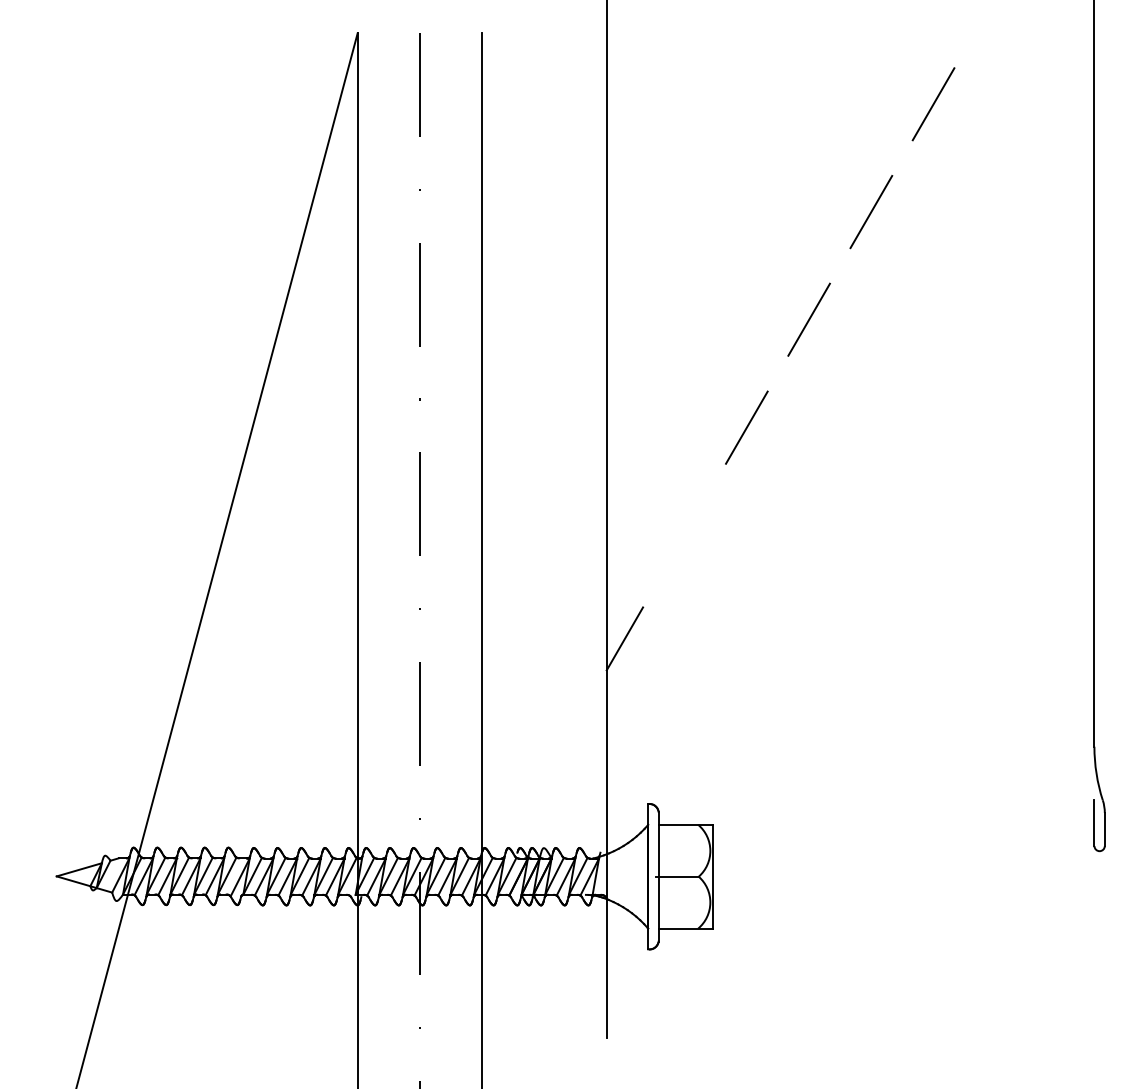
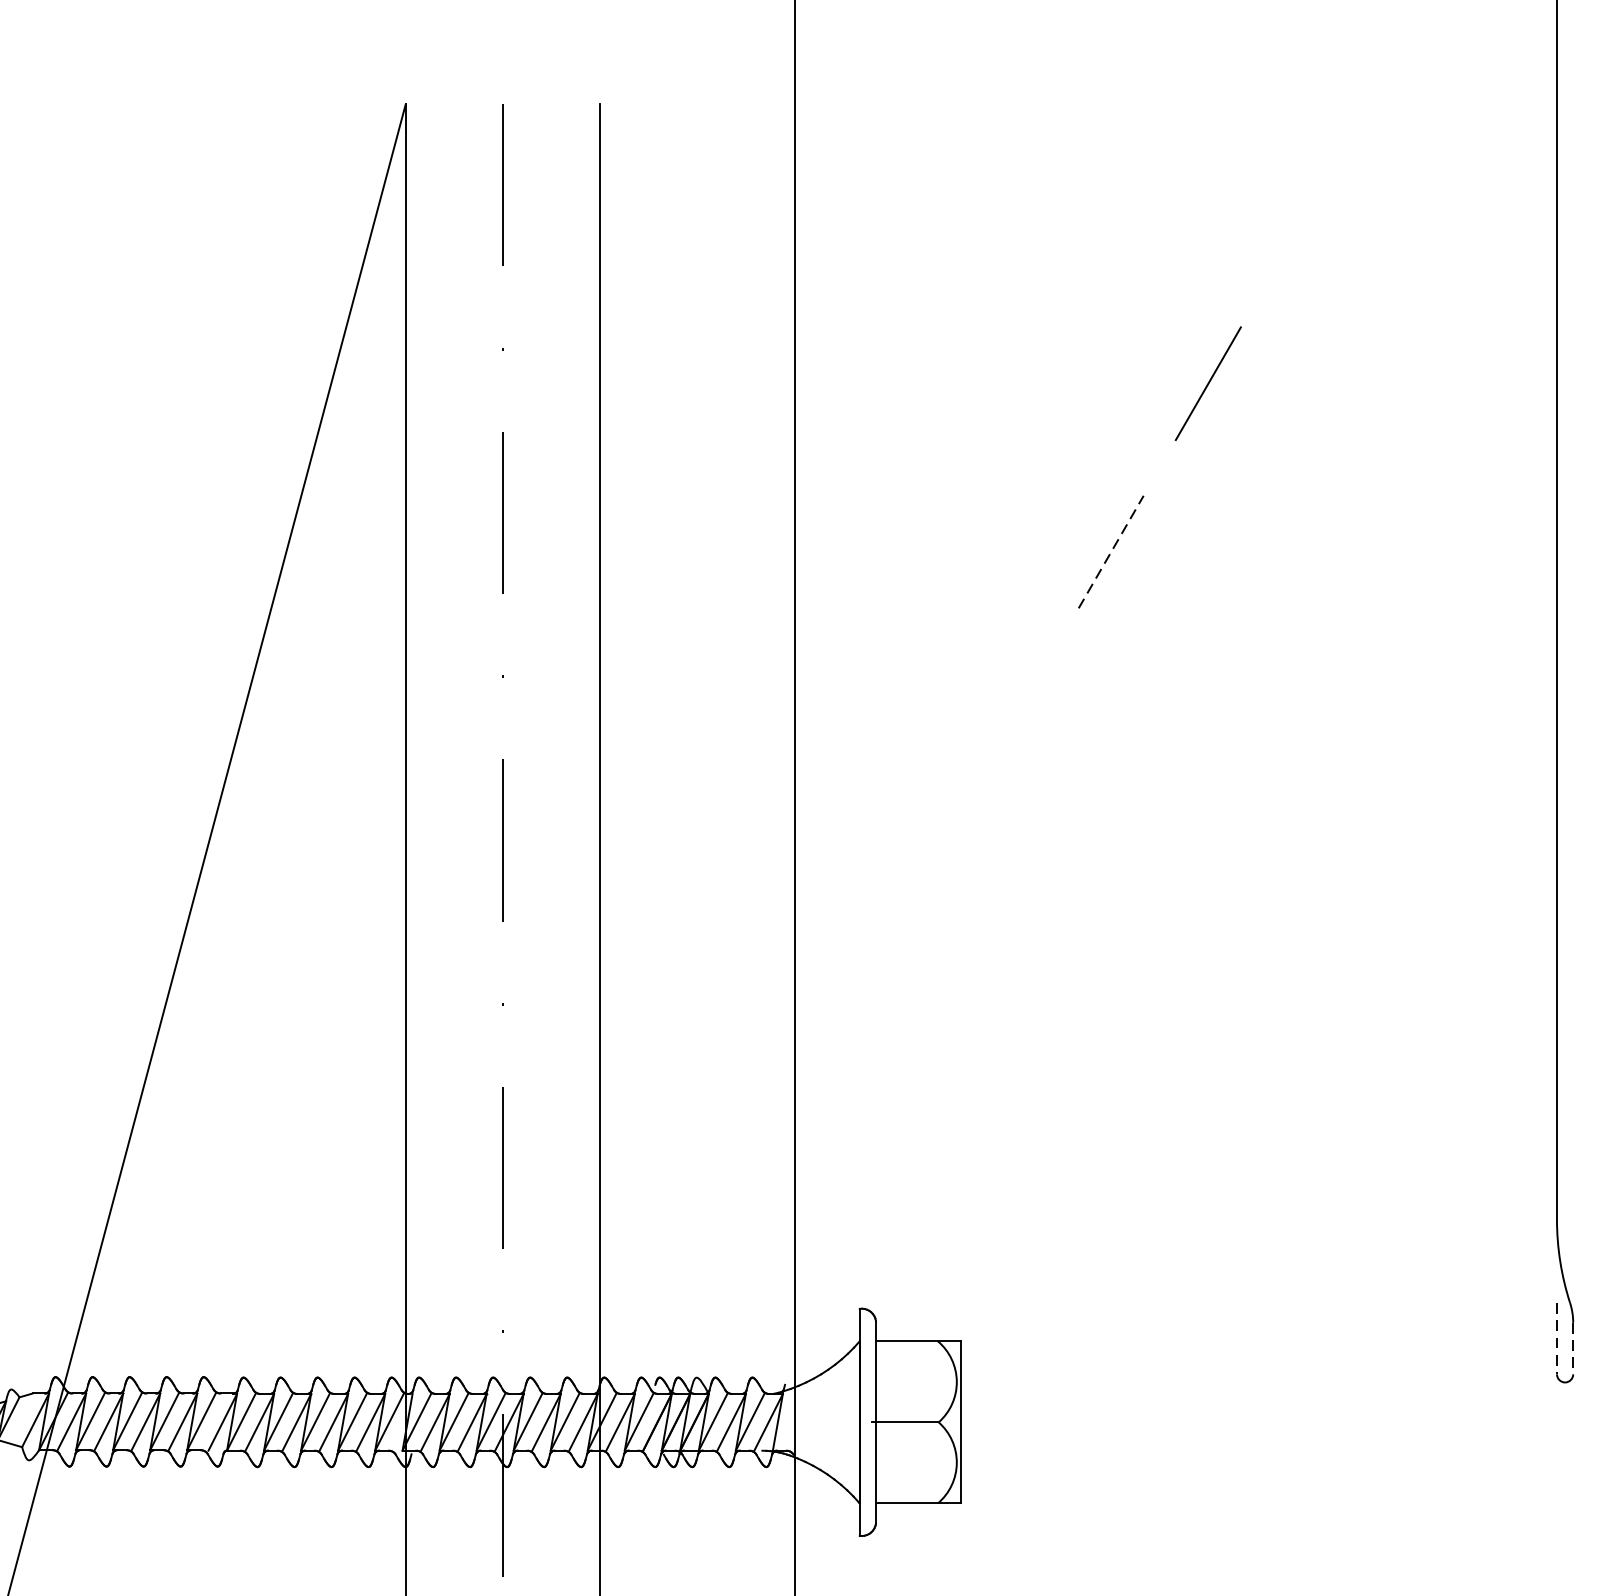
line: (933, 104) -> (1305, 215), removed
line: (809, 319) -> (1111, 551), solid -> dashed
line: (746, 427) -> (1013, 720), removed
line: (624, 638) -> (822, 1050), removed
line: (1094, 823) -> (1557, 1339), solid -> dashed
line: (1104, 830) -> (1572, 1350), solid -> dashed

